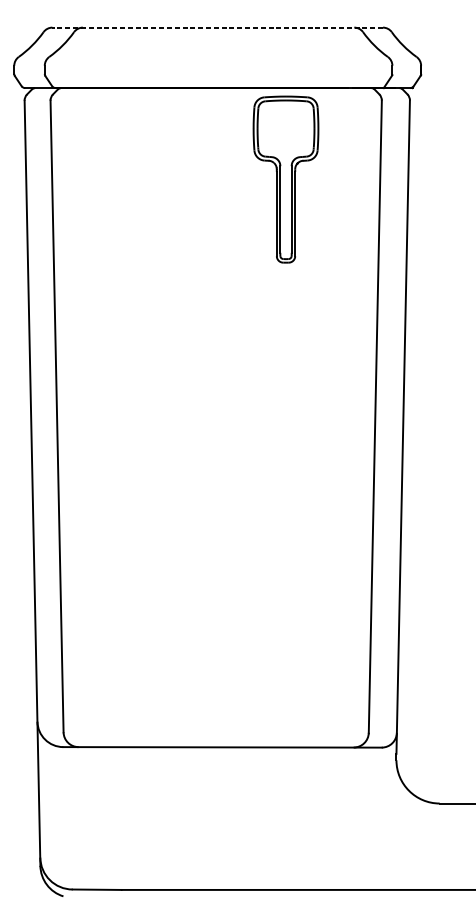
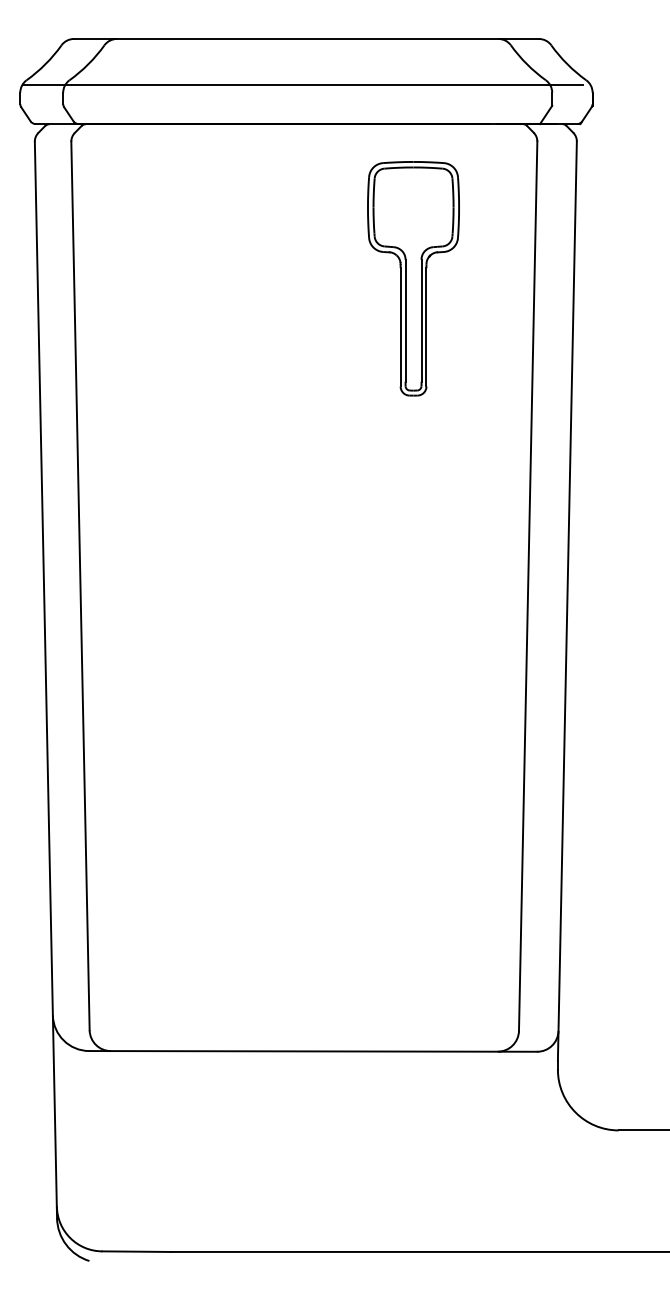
line: (217, 27) -> (306, 38), dashed -> solid
line: (215, 59) -> (303, 84), added
part: (285, 179) -> (413, 278), moved

